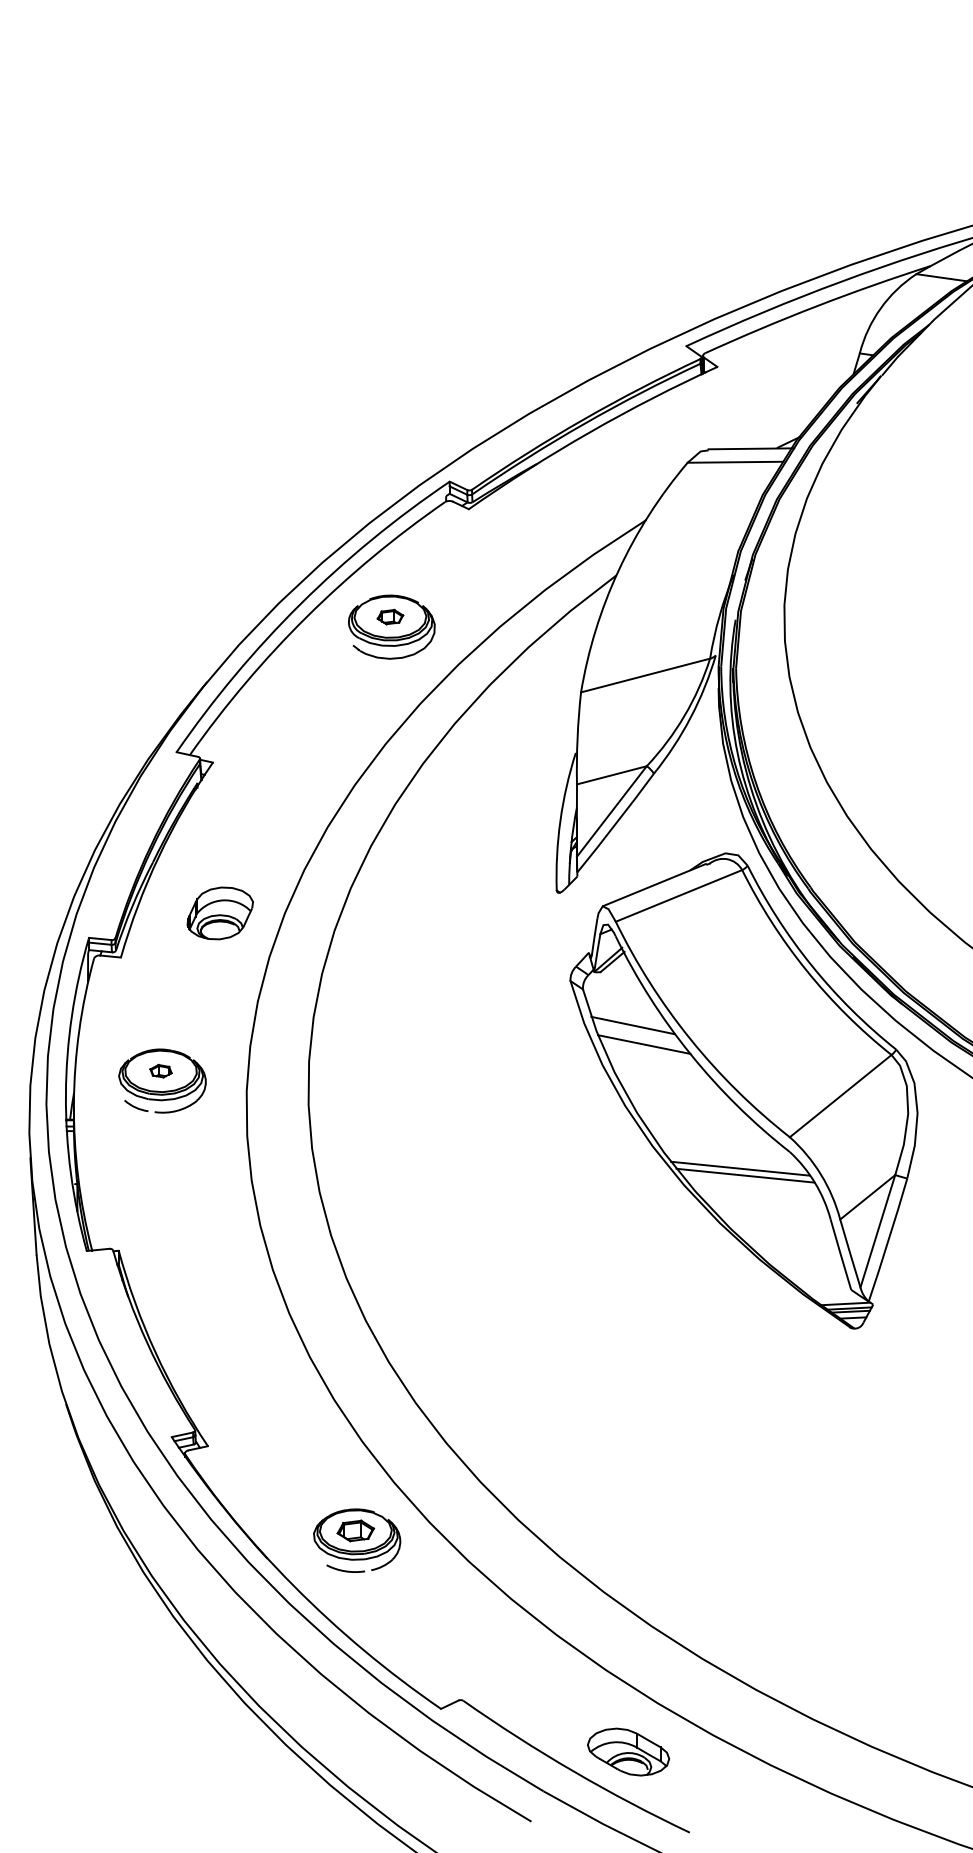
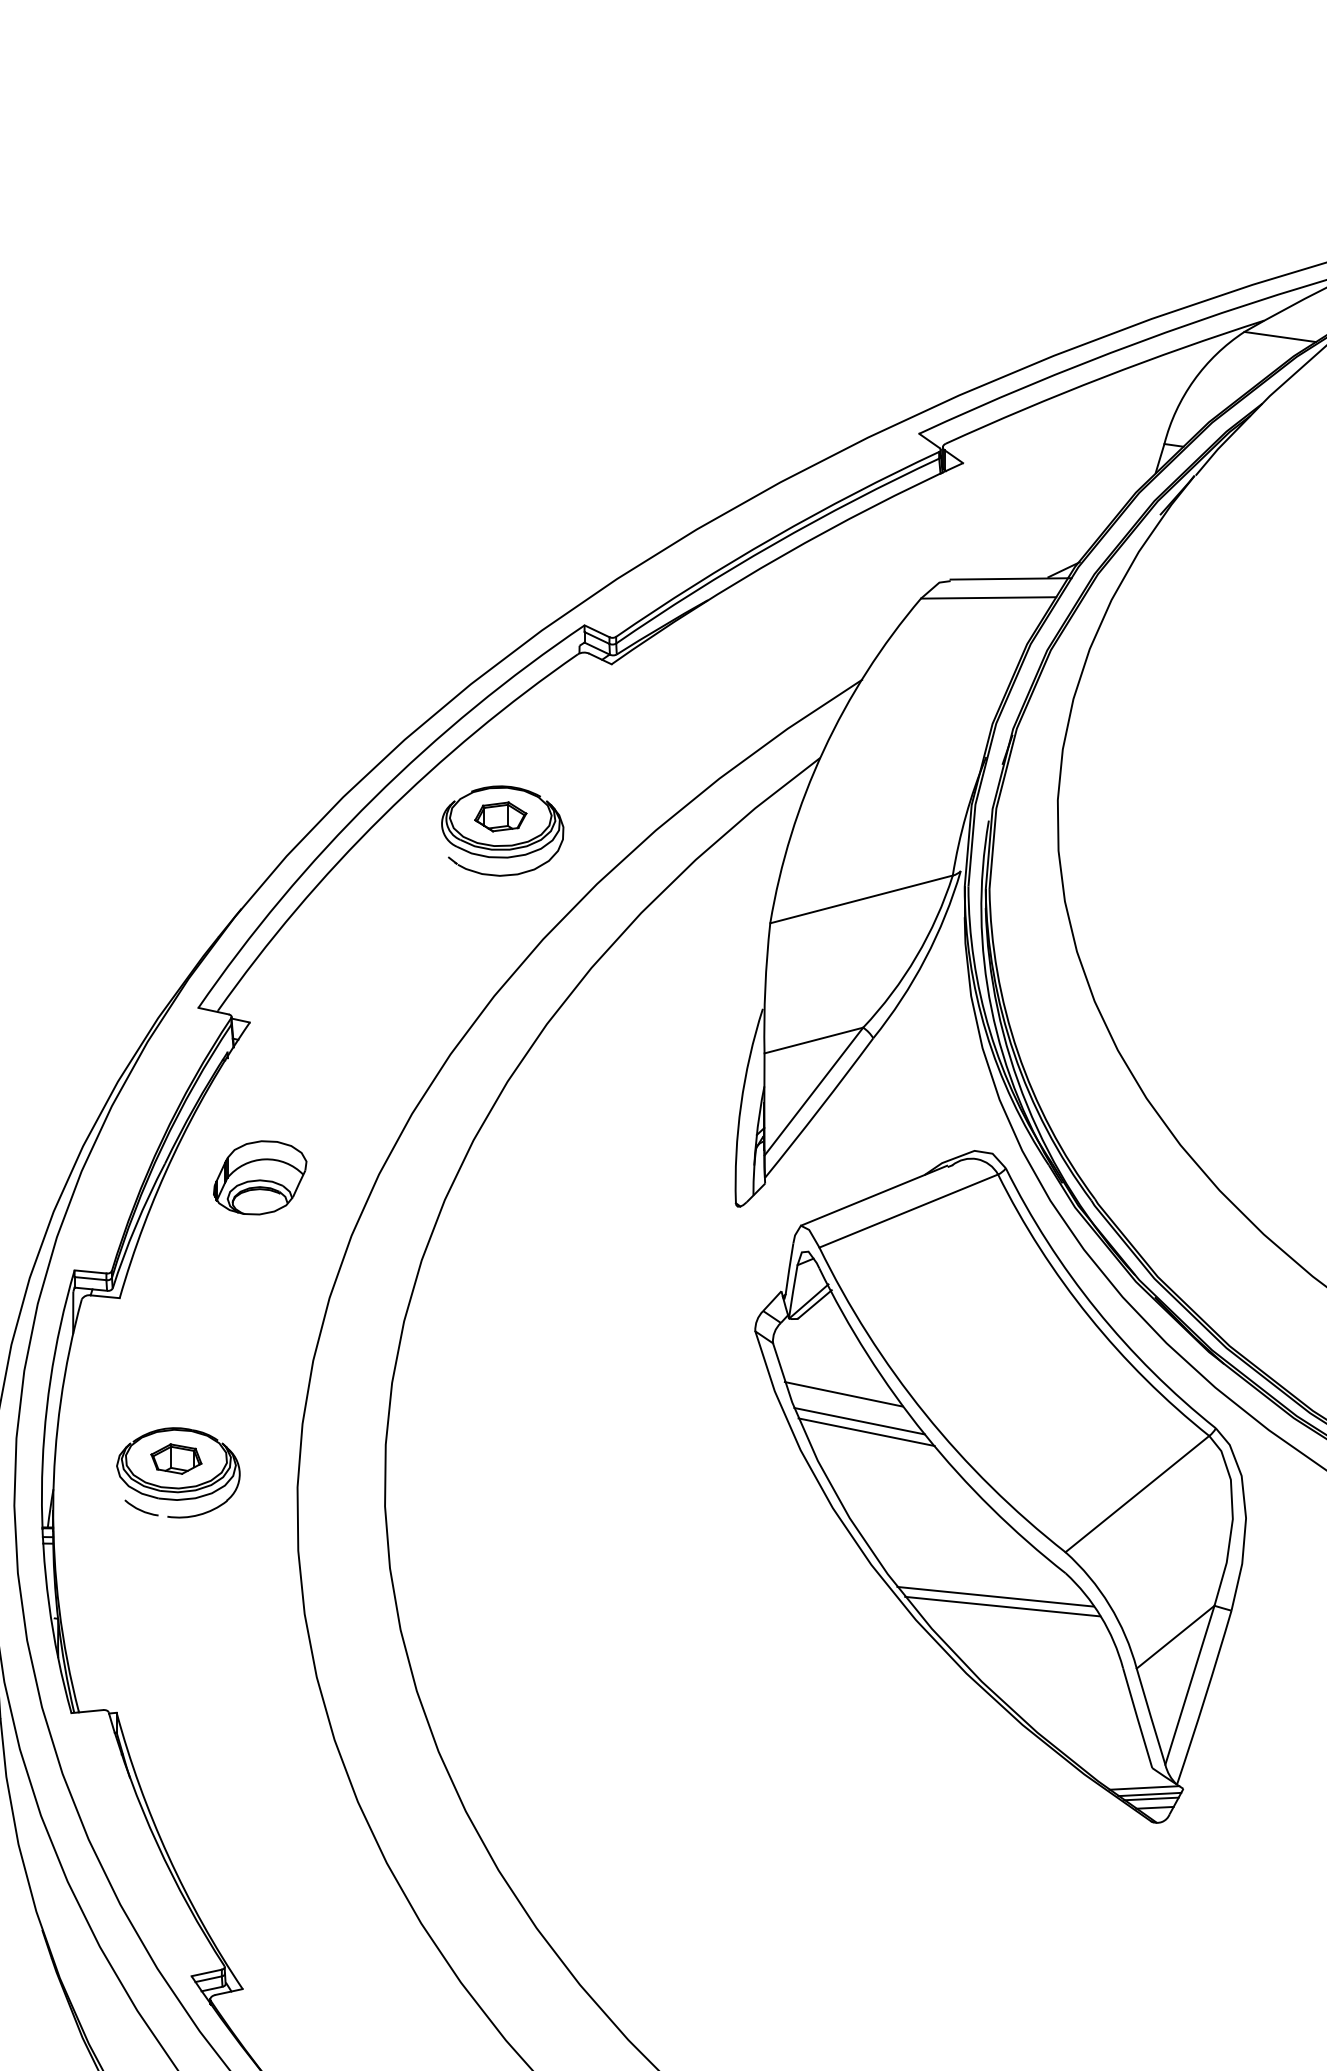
part: (390, 616) -> (500, 815), size x1.43
part: (219, 913) -> (259, 1177), moved
line: (649, 1052) -> (867, 1432), added
part: (160, 1070) -> (175, 1457), size x1.67

